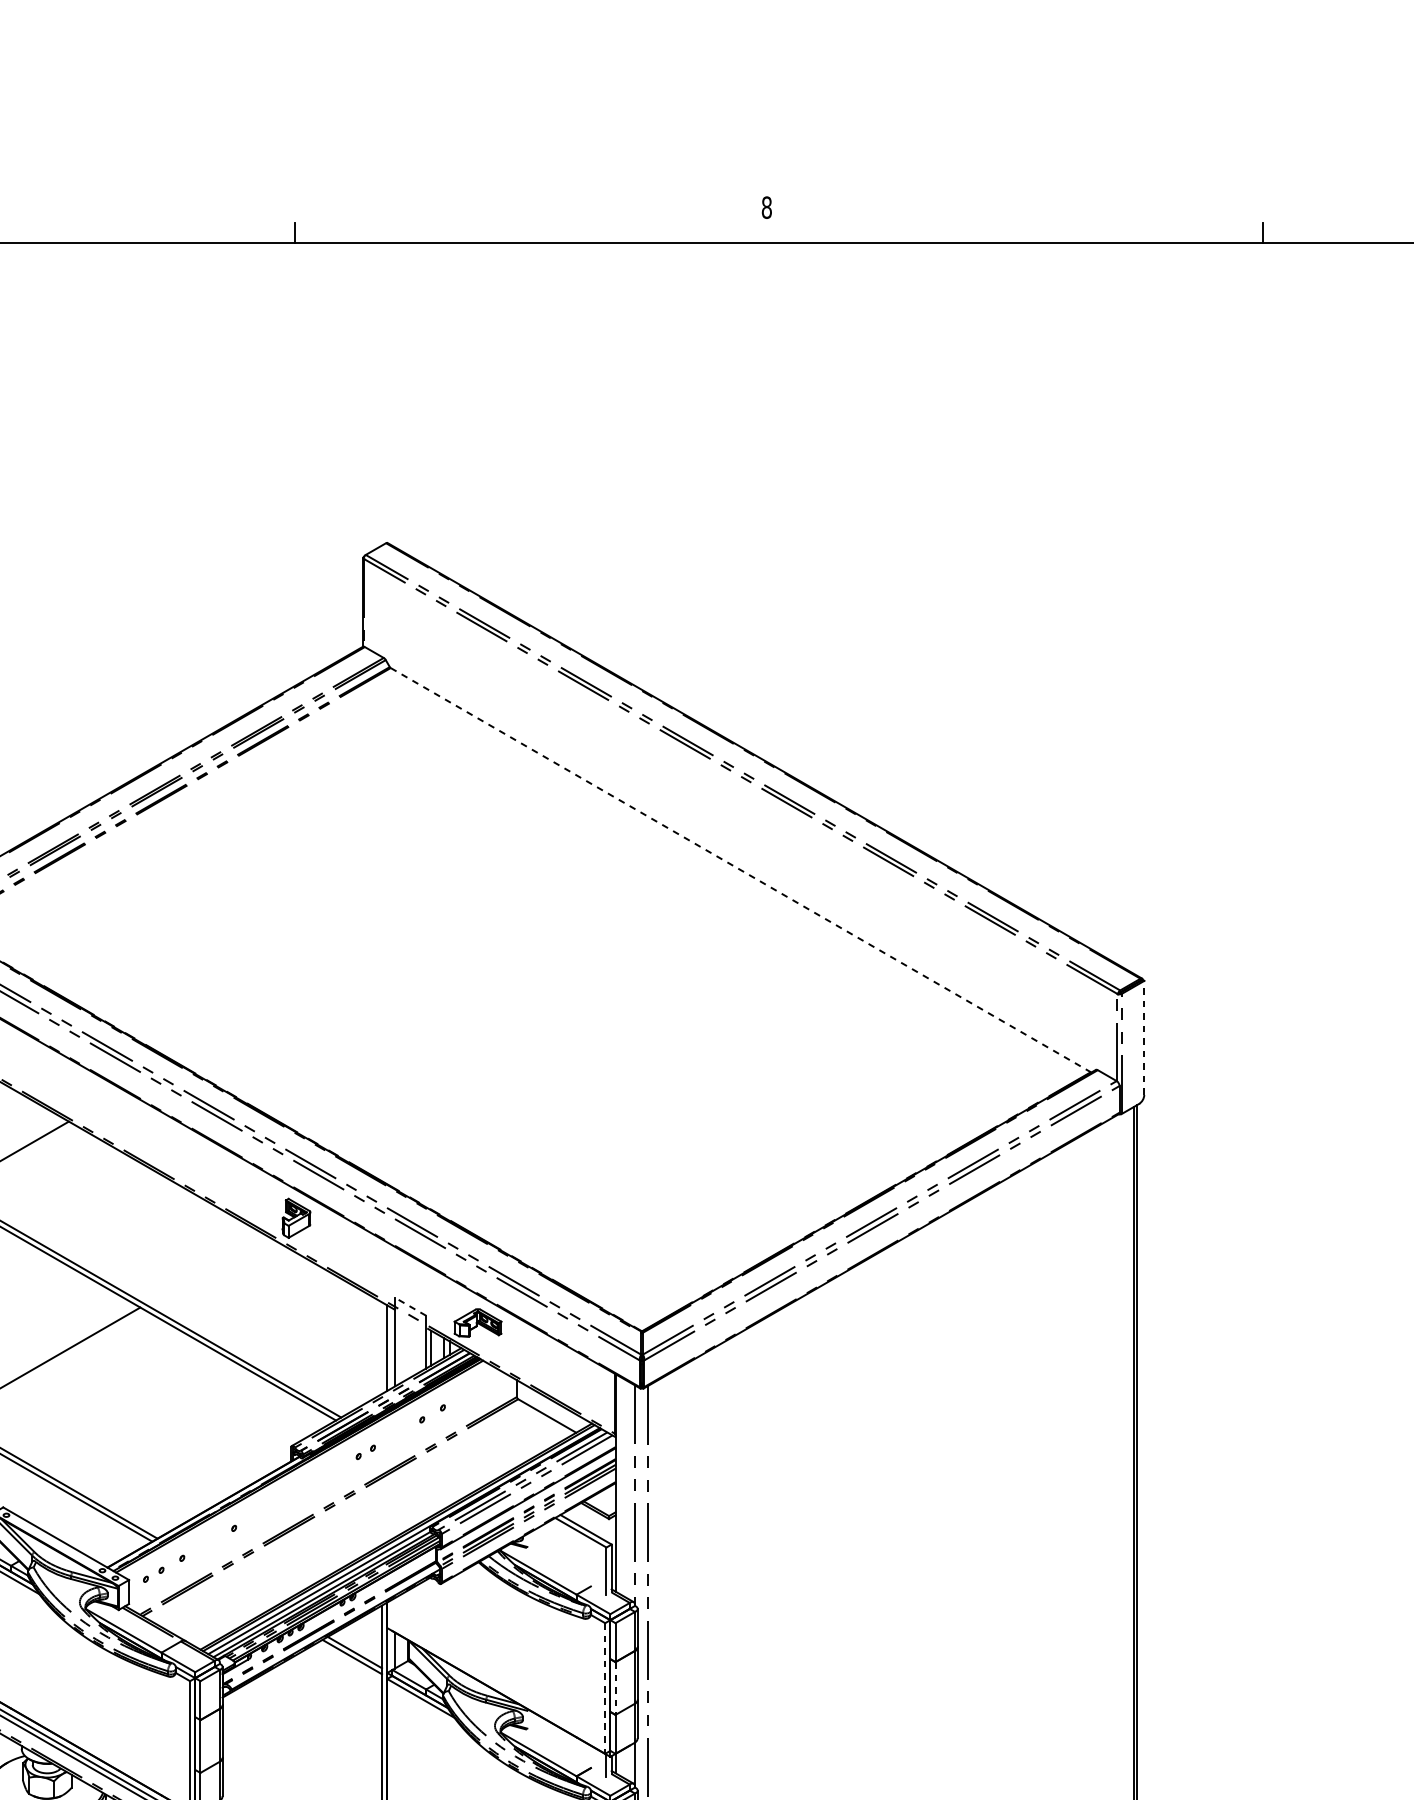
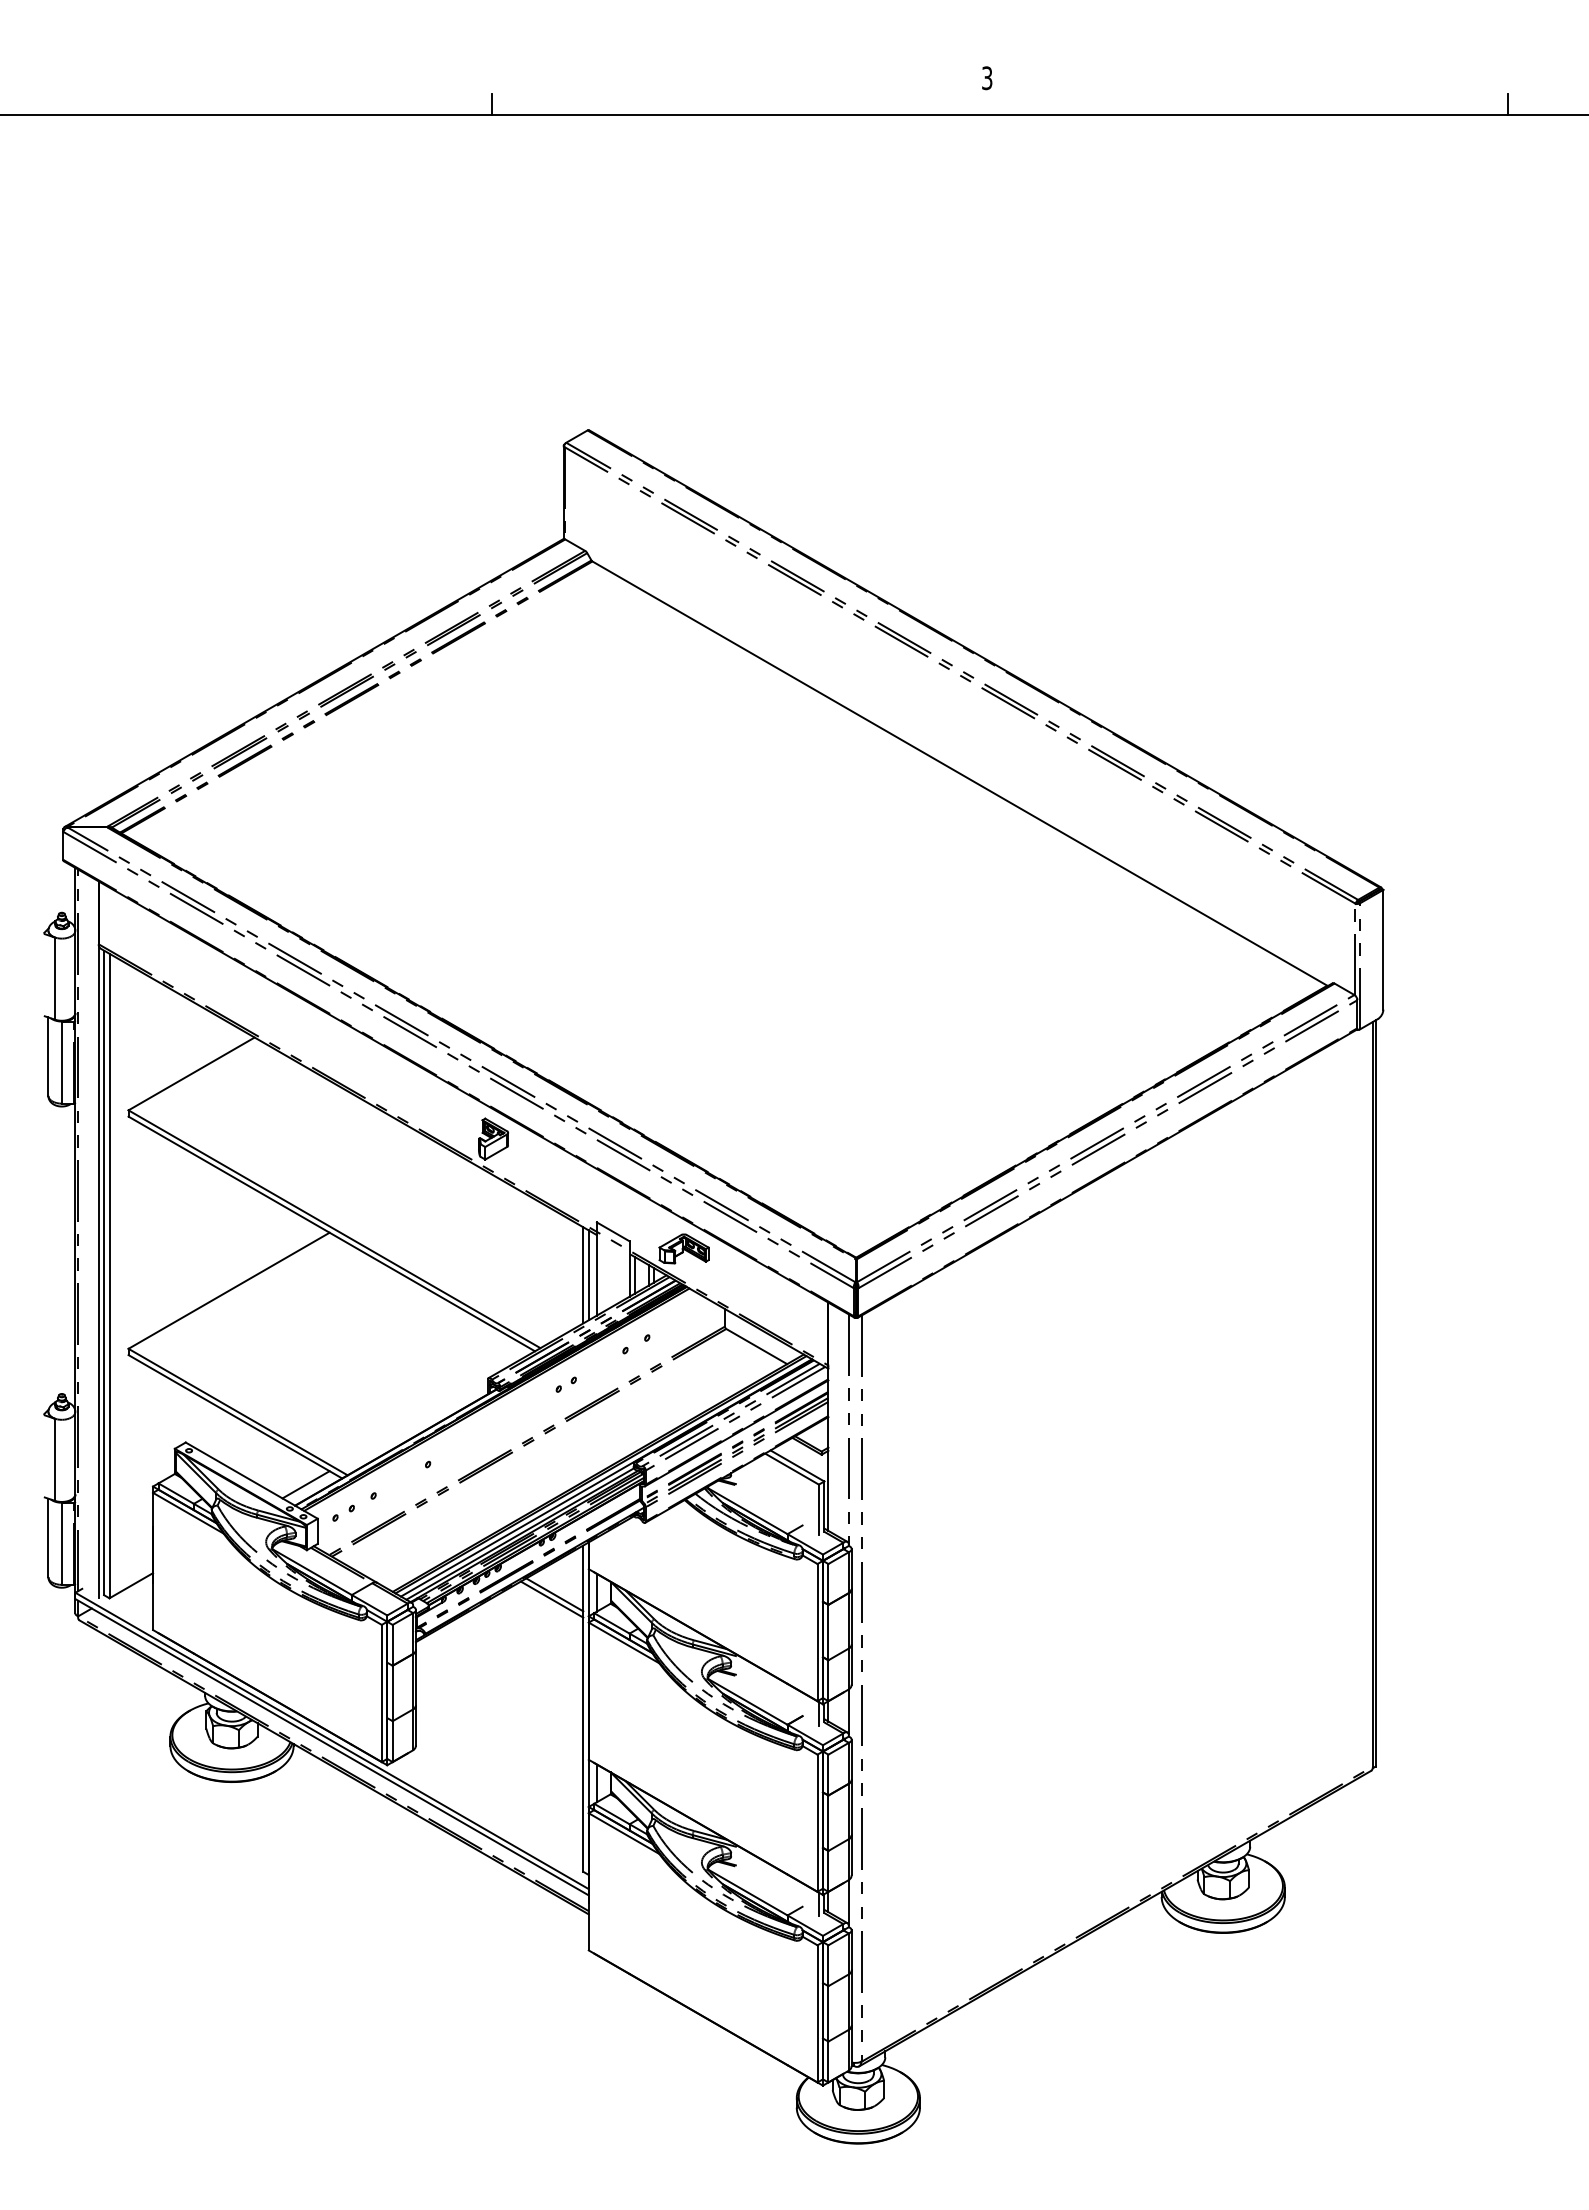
text: (767, 207) -> (987, 78), 8 -> 3
line: (741, 870) -> (960, 773), dashed -> solid
line: (1144, 1037) -> (1383, 949), dashed -> solid
line: (410, 1306) -> (613, 1231), dashed -> solid
line: (382, 1348) -> (583, 1275), added
line: (117, 1547) -> (305, 1484), added
line: (605, 1688) -> (817, 1632), dashed -> solid
line: (615, 1688) -> (828, 1632), dashed -> solid

